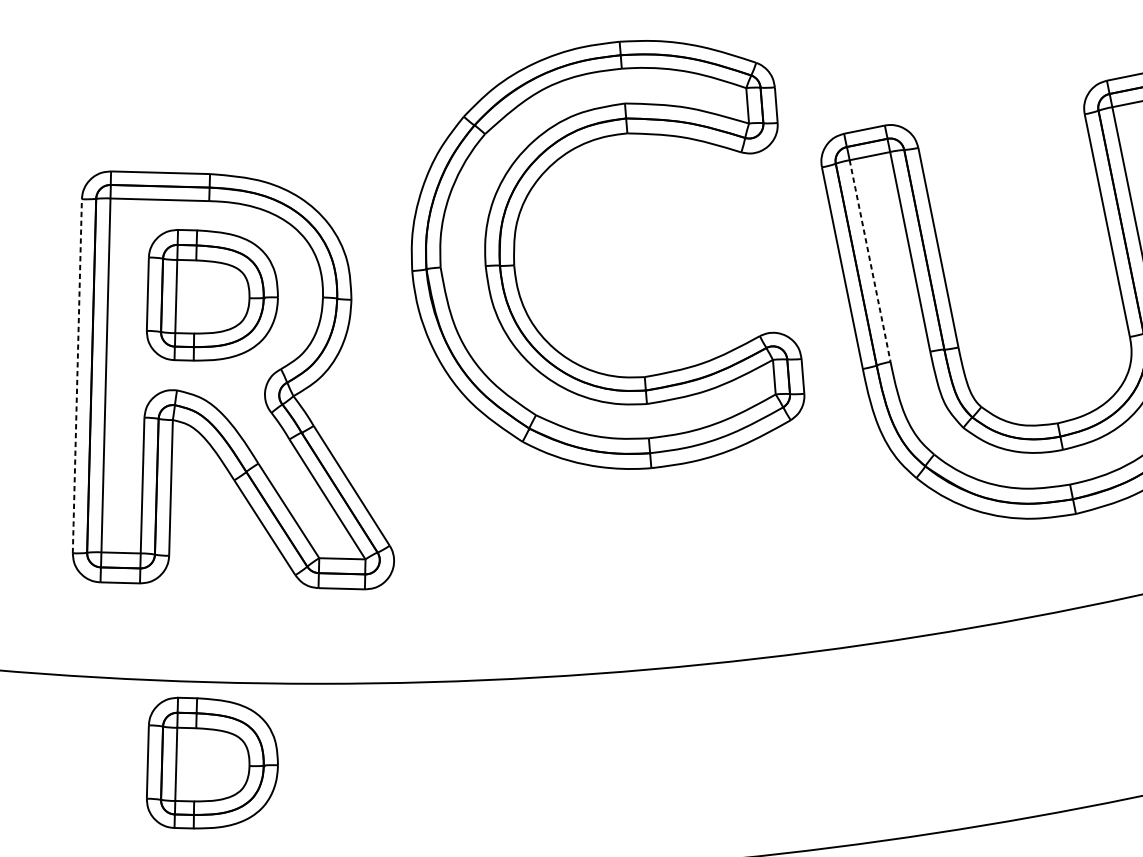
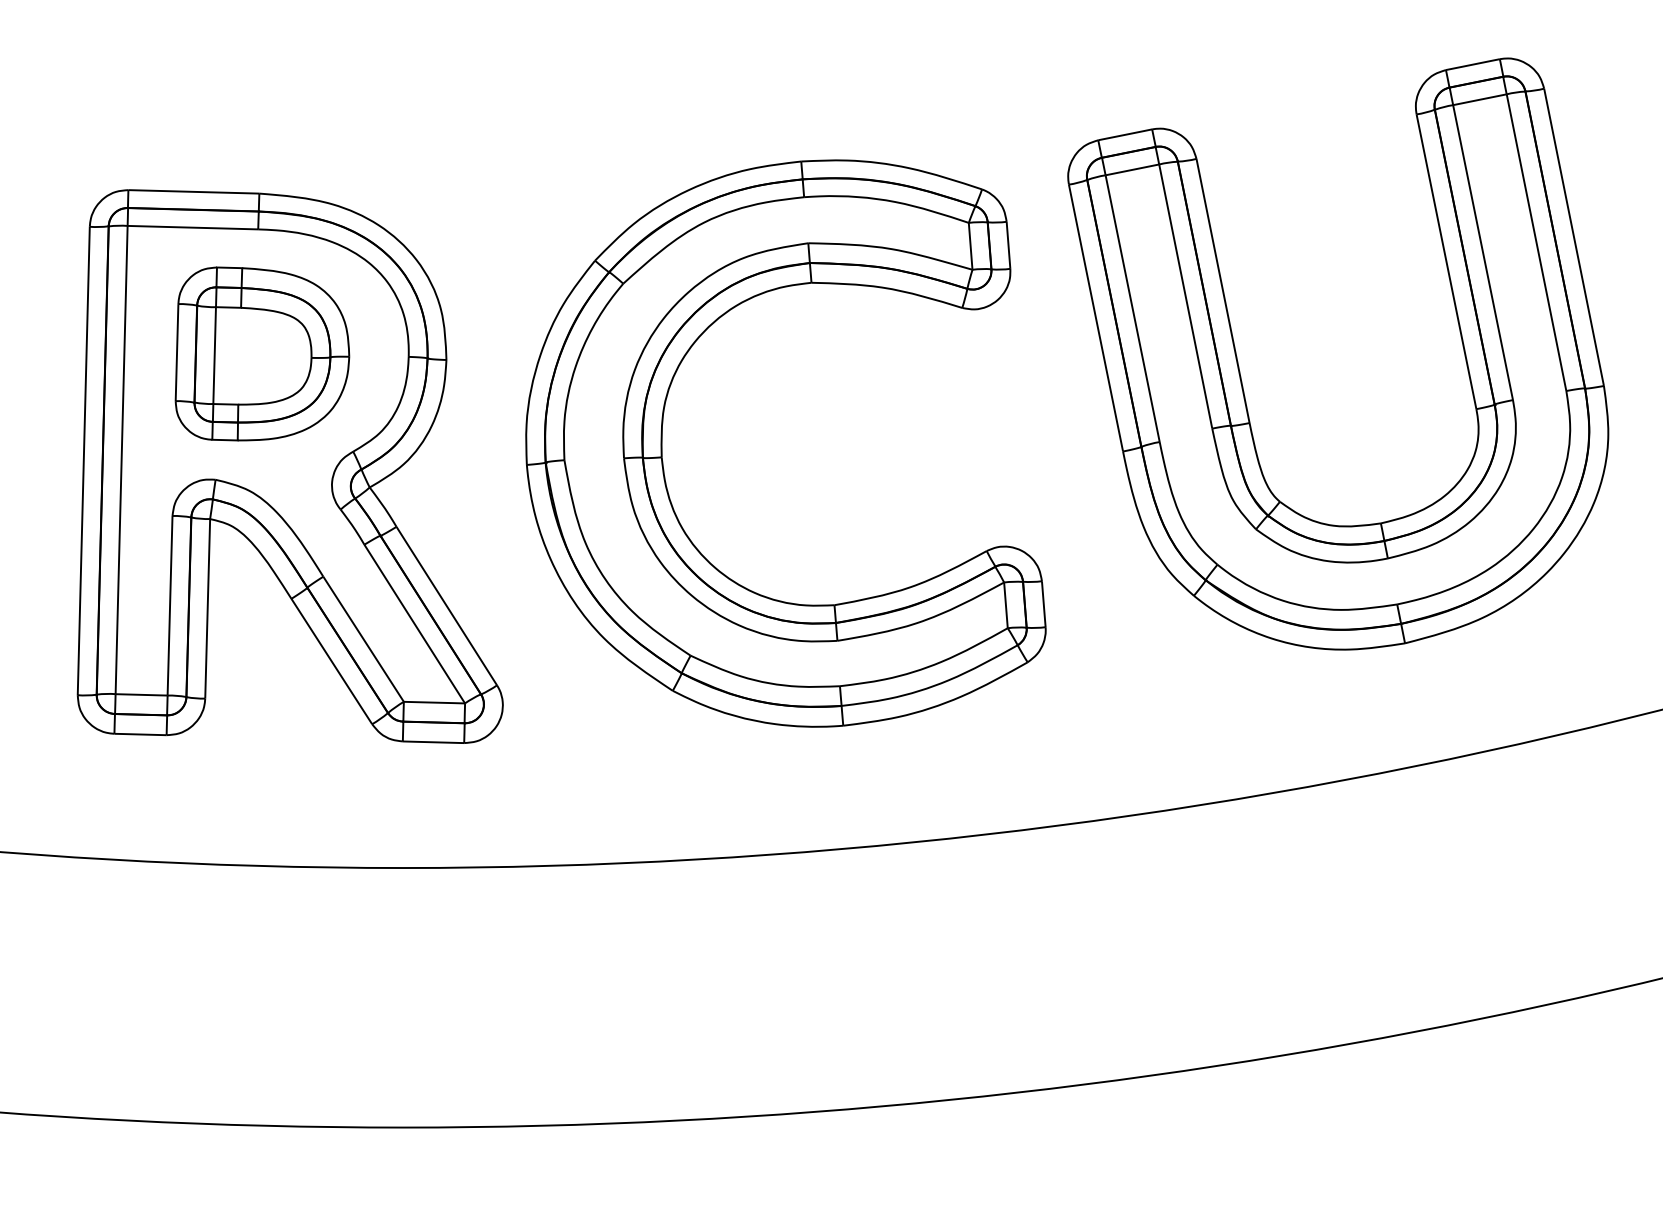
part: (514, 254) -> (662, 443), moved
line: (869, 260) -> (1132, 308), dashed -> solid
line: (77, 377) -> (83, 462), dashed -> solid
part: (212, 762) -> (262, 972), removed

